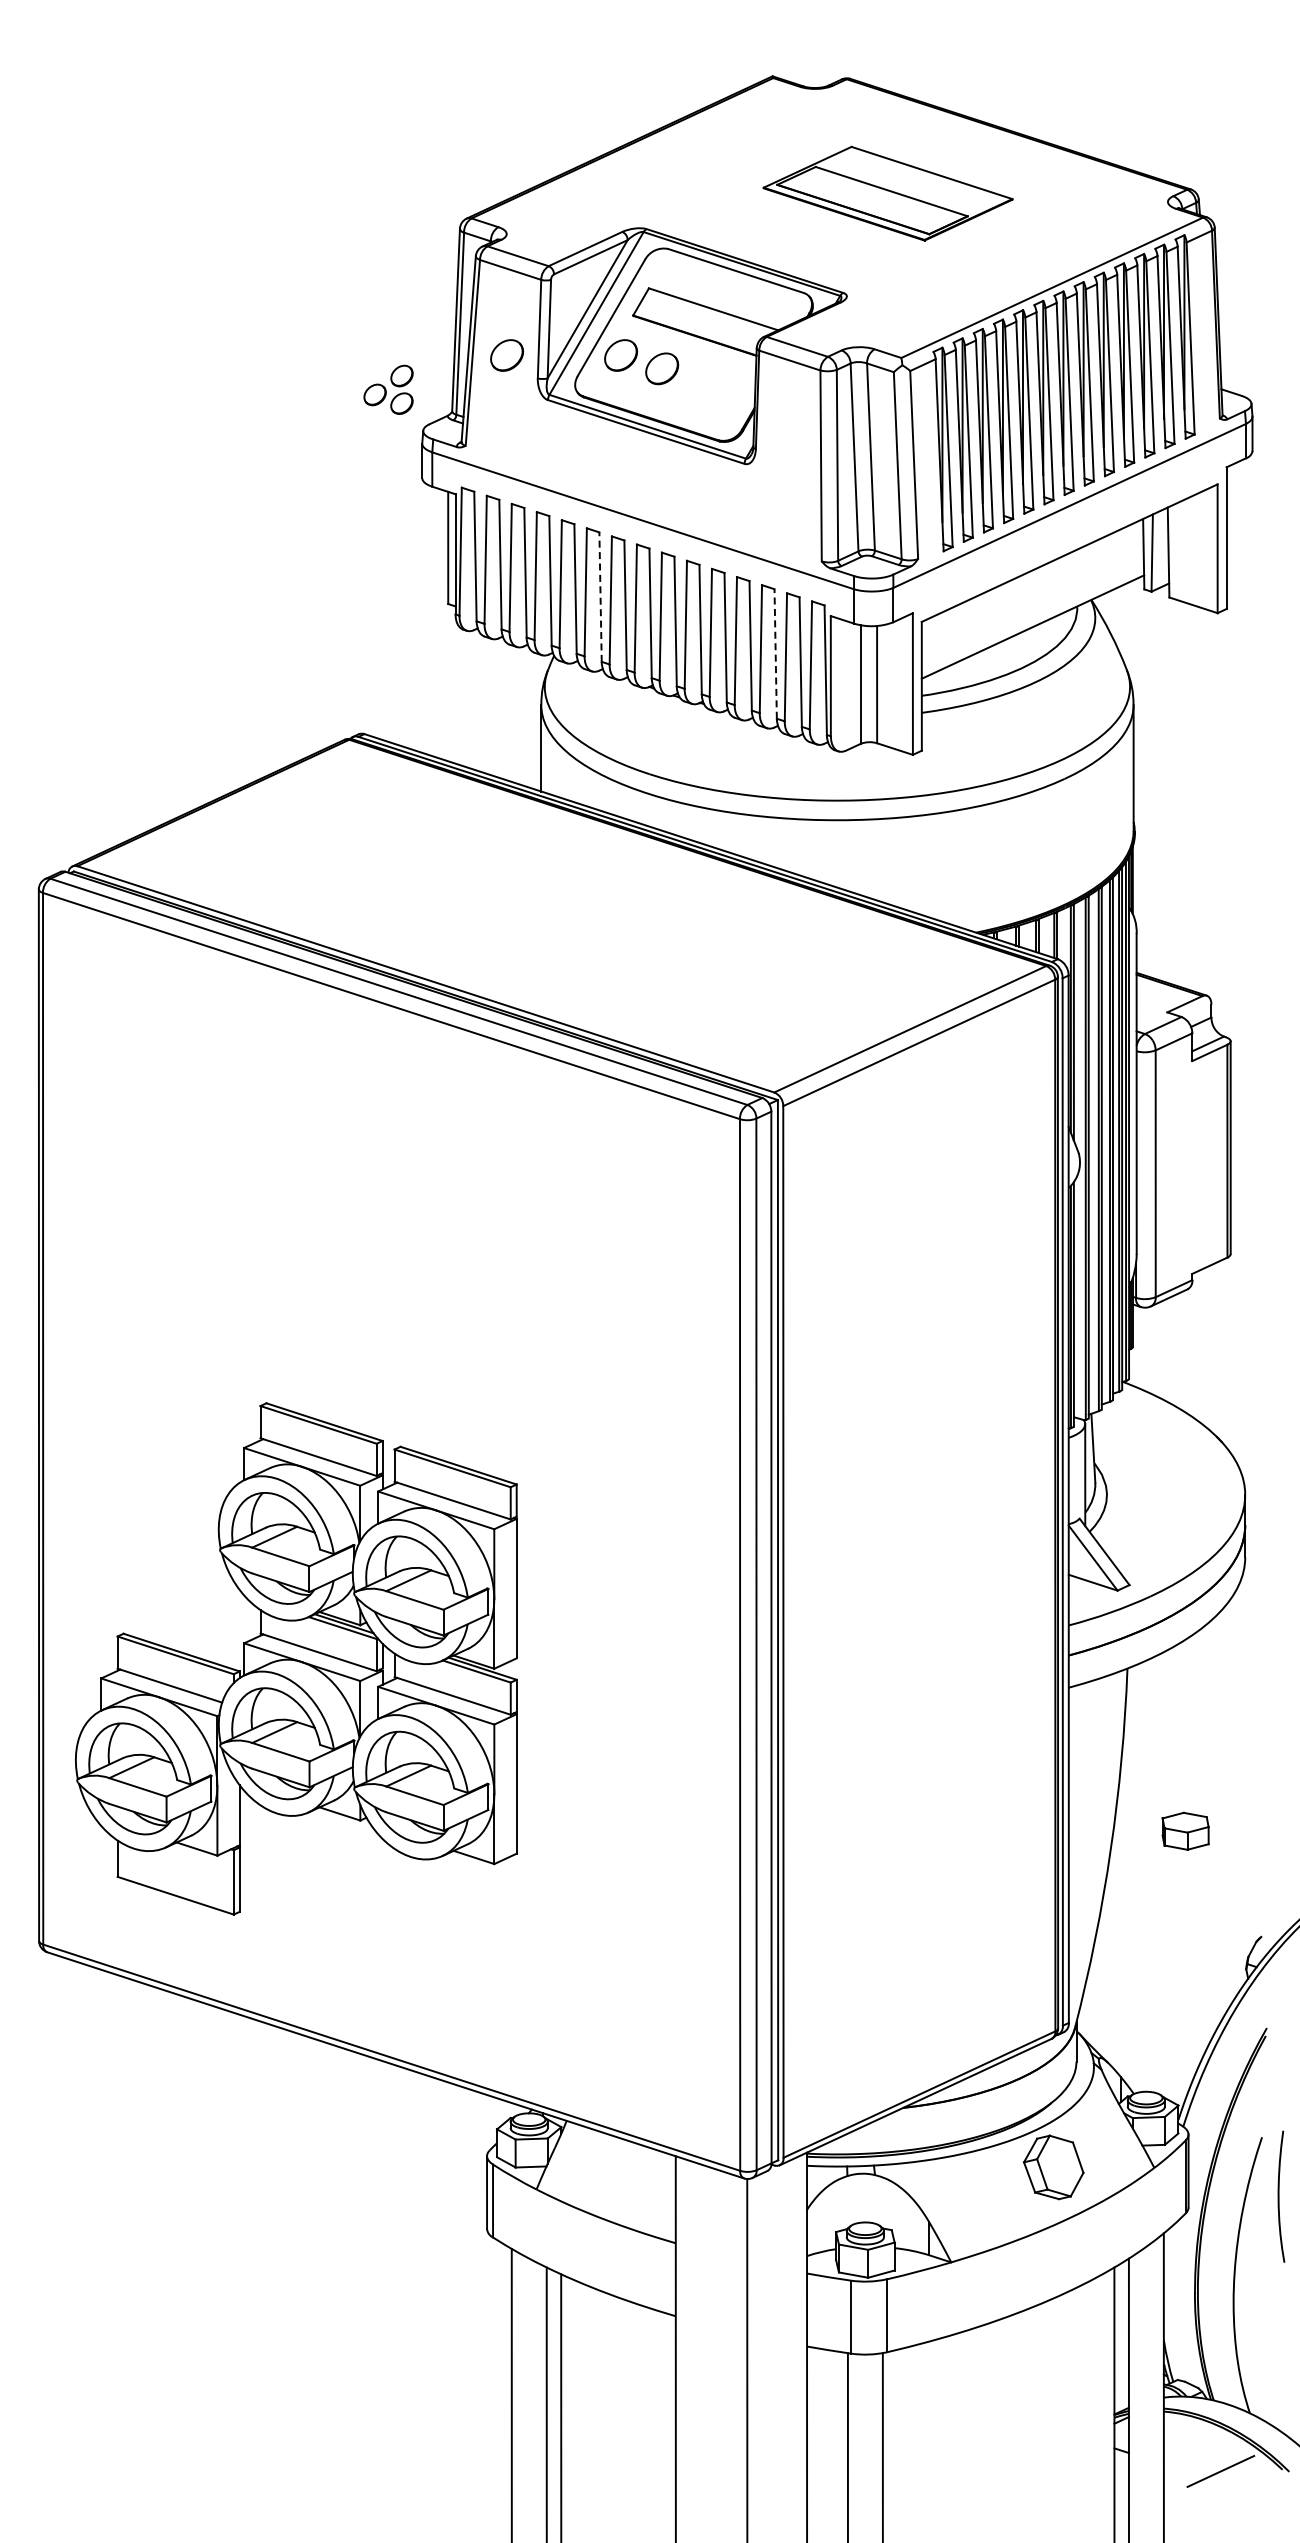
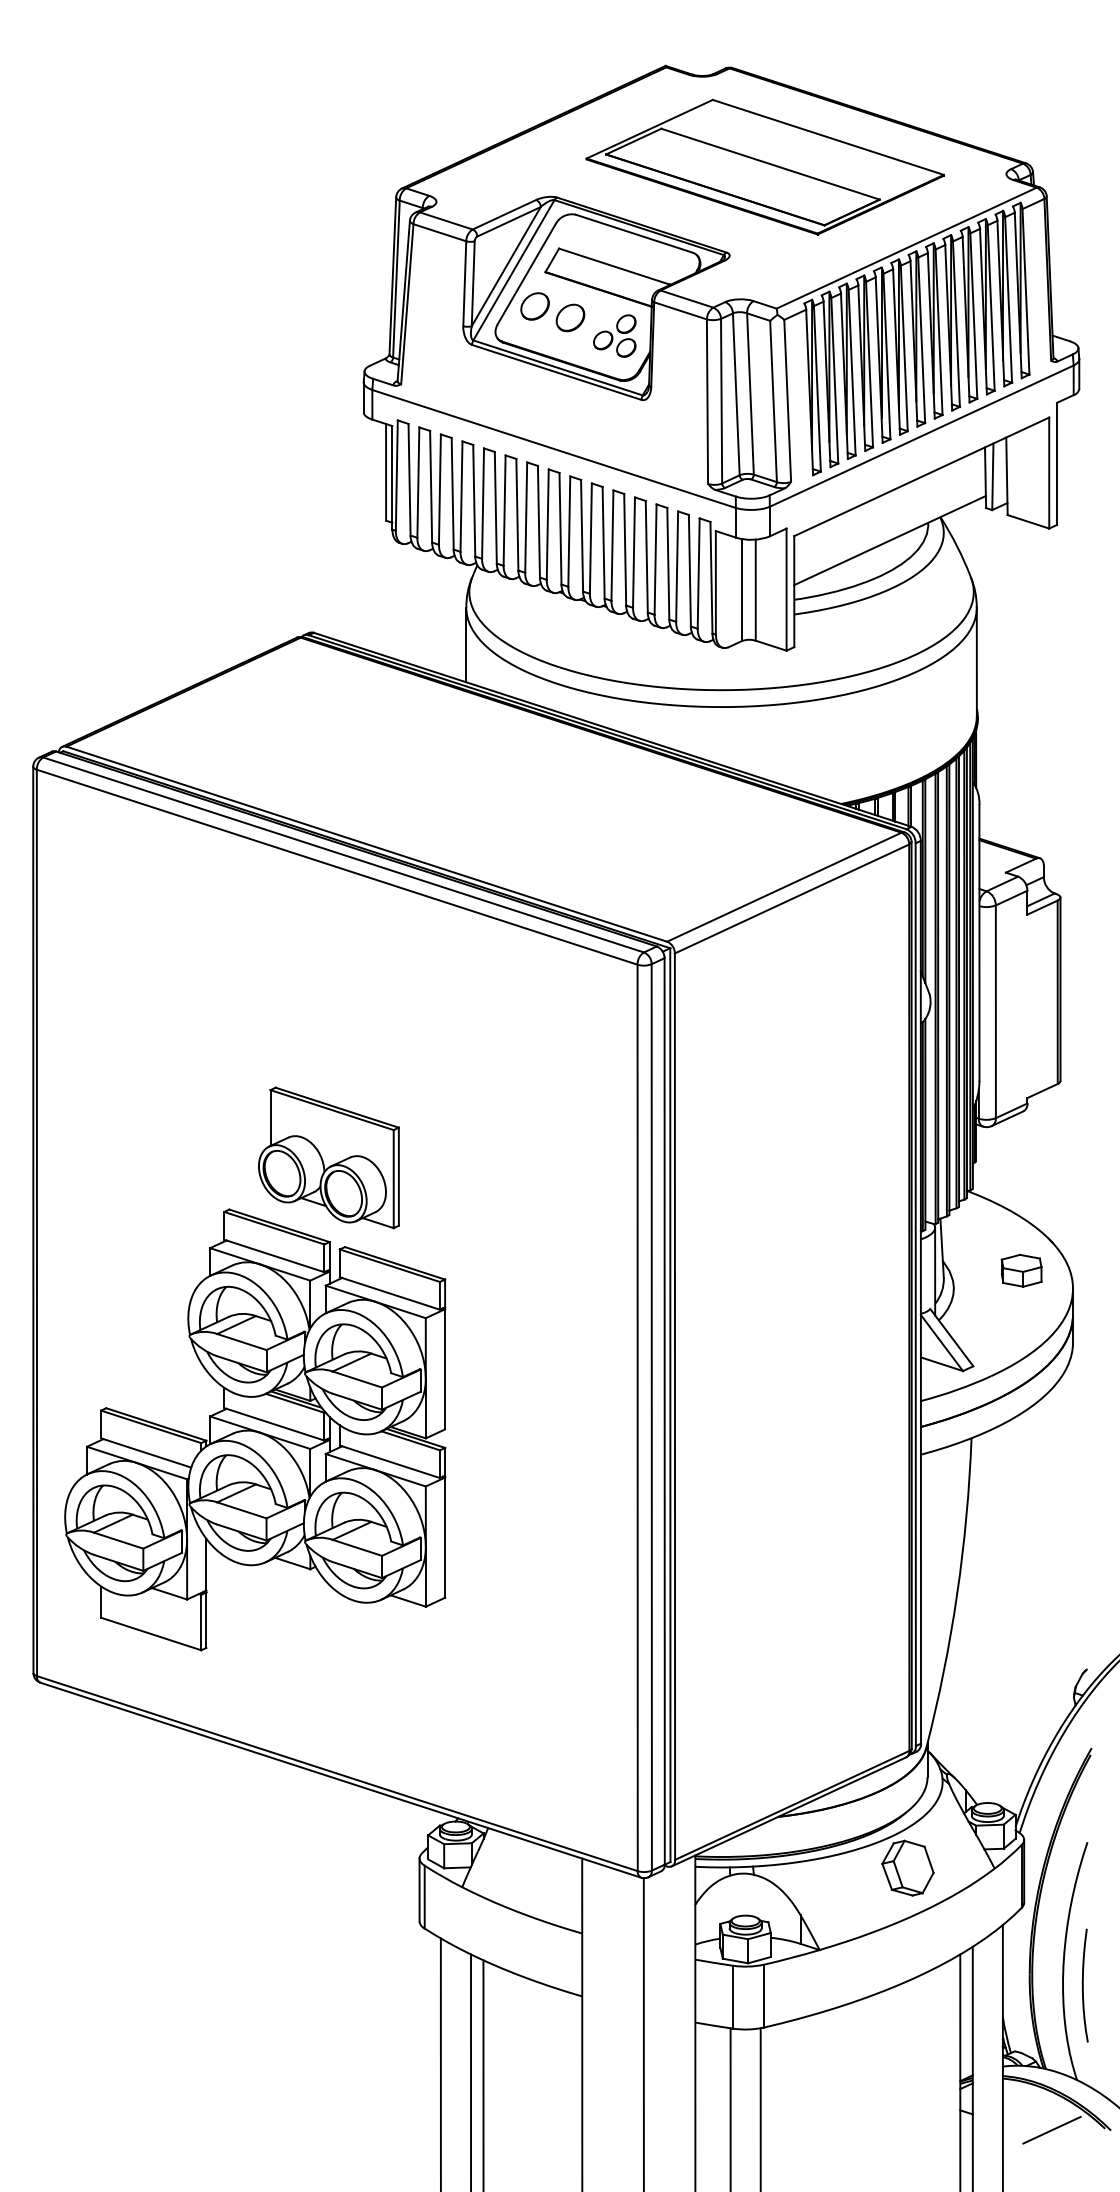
part: (887, 193) -> (764, 166), size x1.67
part: (507, 355) -> (437, 306), removed
part: (388, 389) -> (614, 335), moved
line: (600, 597) -> (517, 515), dashed -> solid
line: (775, 653) -> (668, 563), dashed -> solid
part: (381, 1342) -> (328, 1157), added
part: (1185, 1830) -> (1021, 1270), moved
curve: (1279, 2196) -> (1083, 1985), moved

